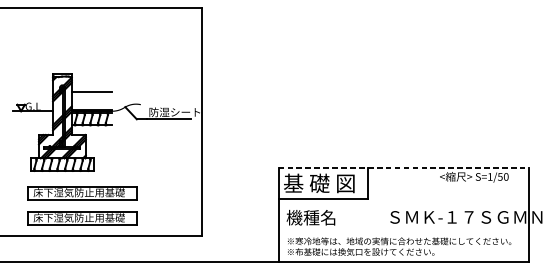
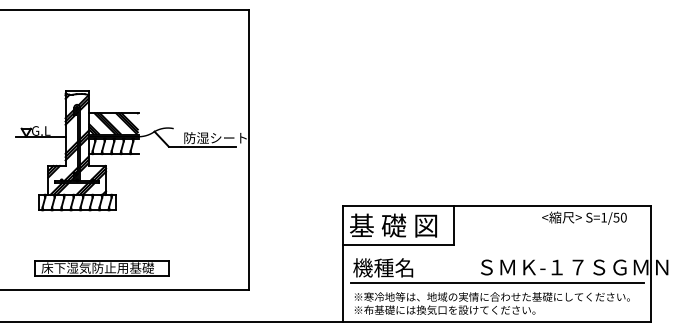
hatch: (91, 100) -> (113, 123), added
line: (403, 167) -> (497, 206), dashed -> solid
part: (82, 193) -> (101, 237), removed
line: (403, 230) -> (497, 283), added

